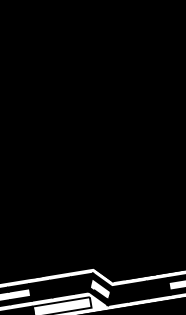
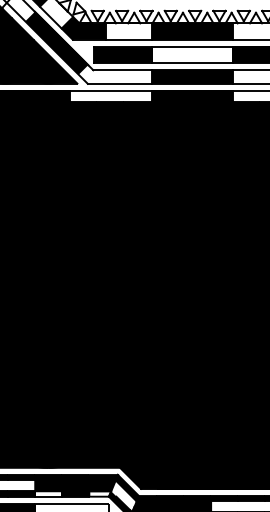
fill: (81, 290) -> (100, 493), removed
fill: (41, 296) -> (48, 493), removed

